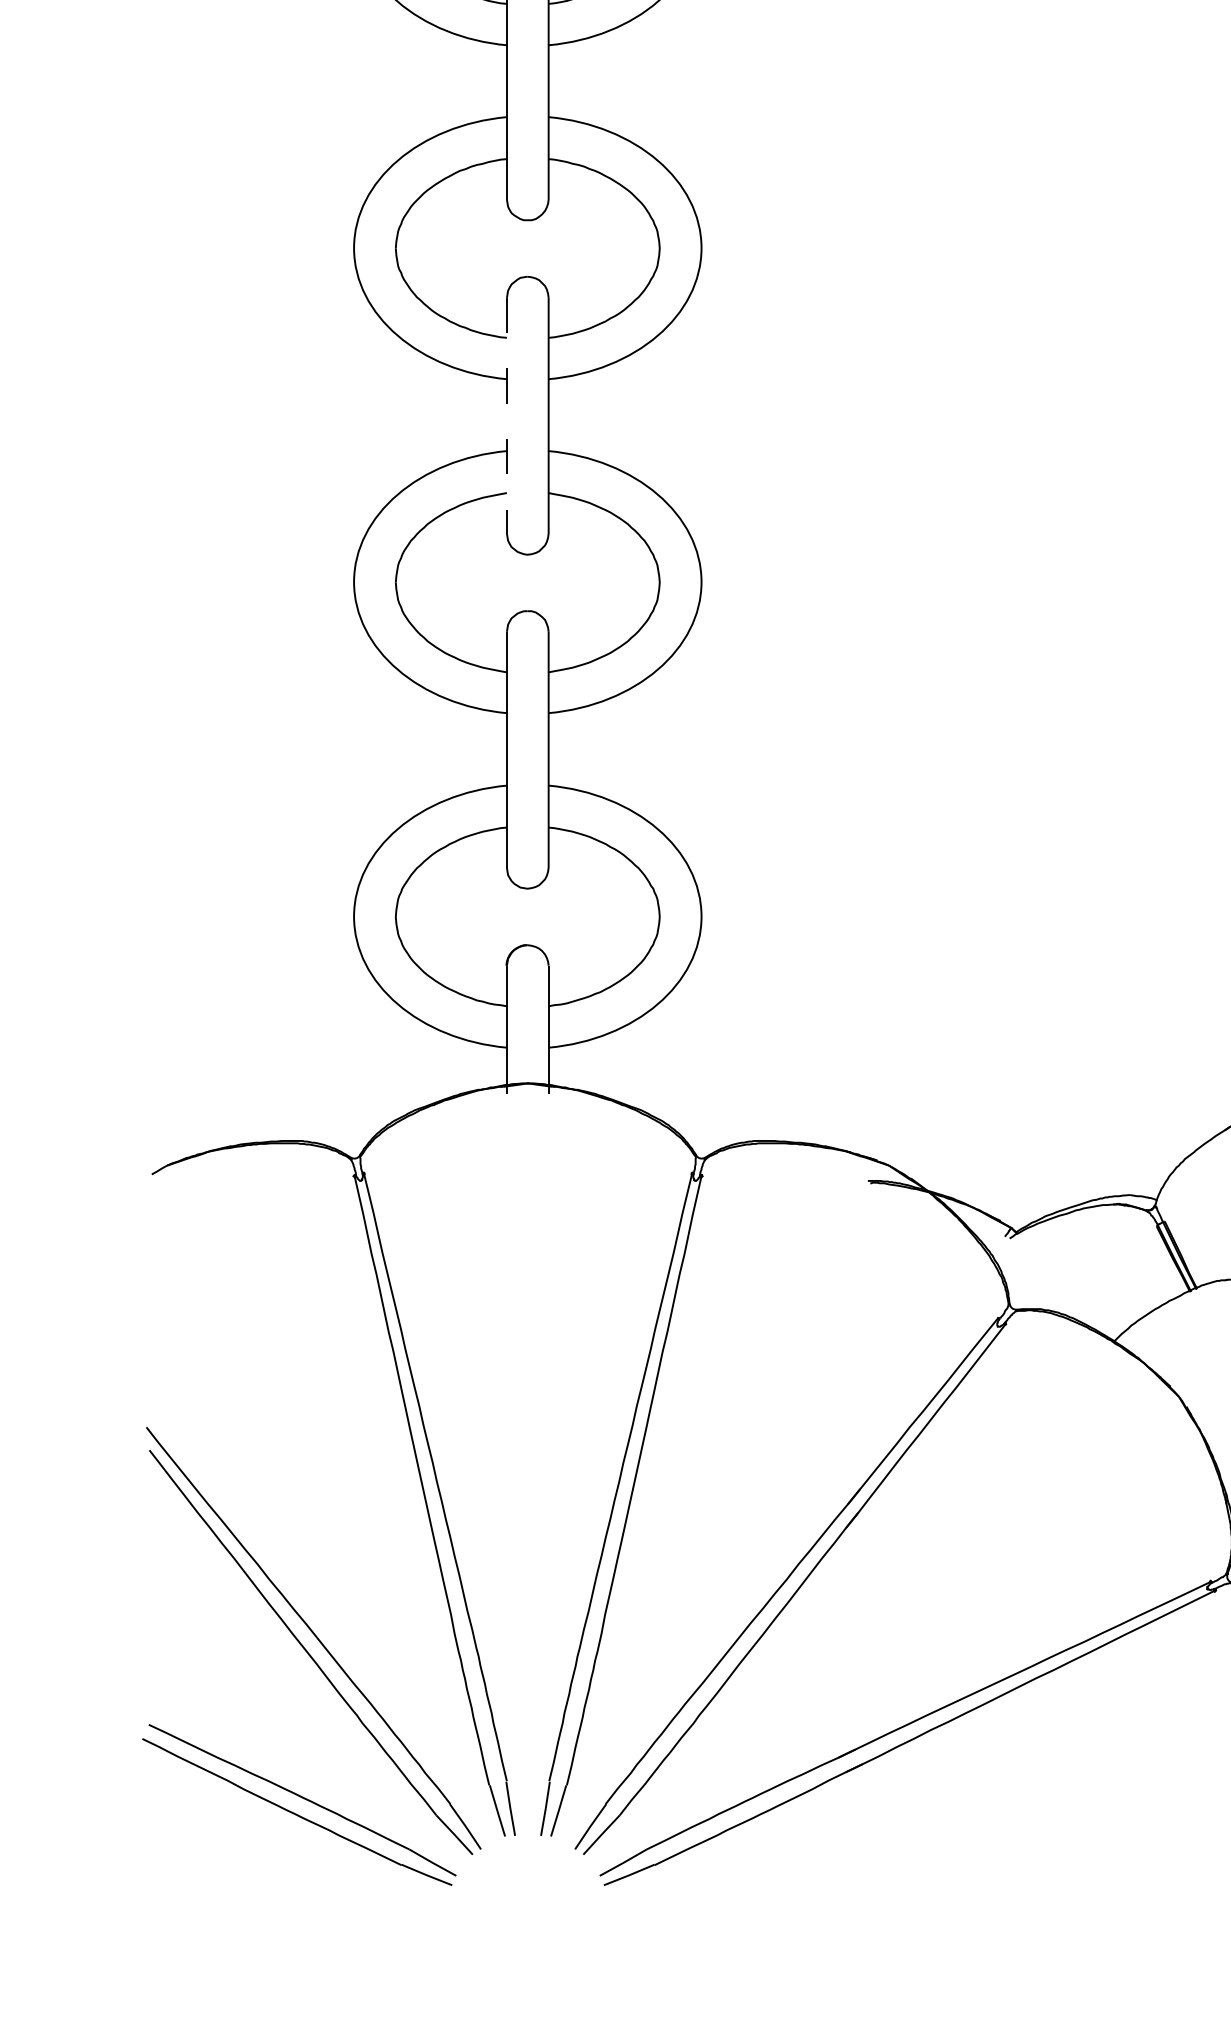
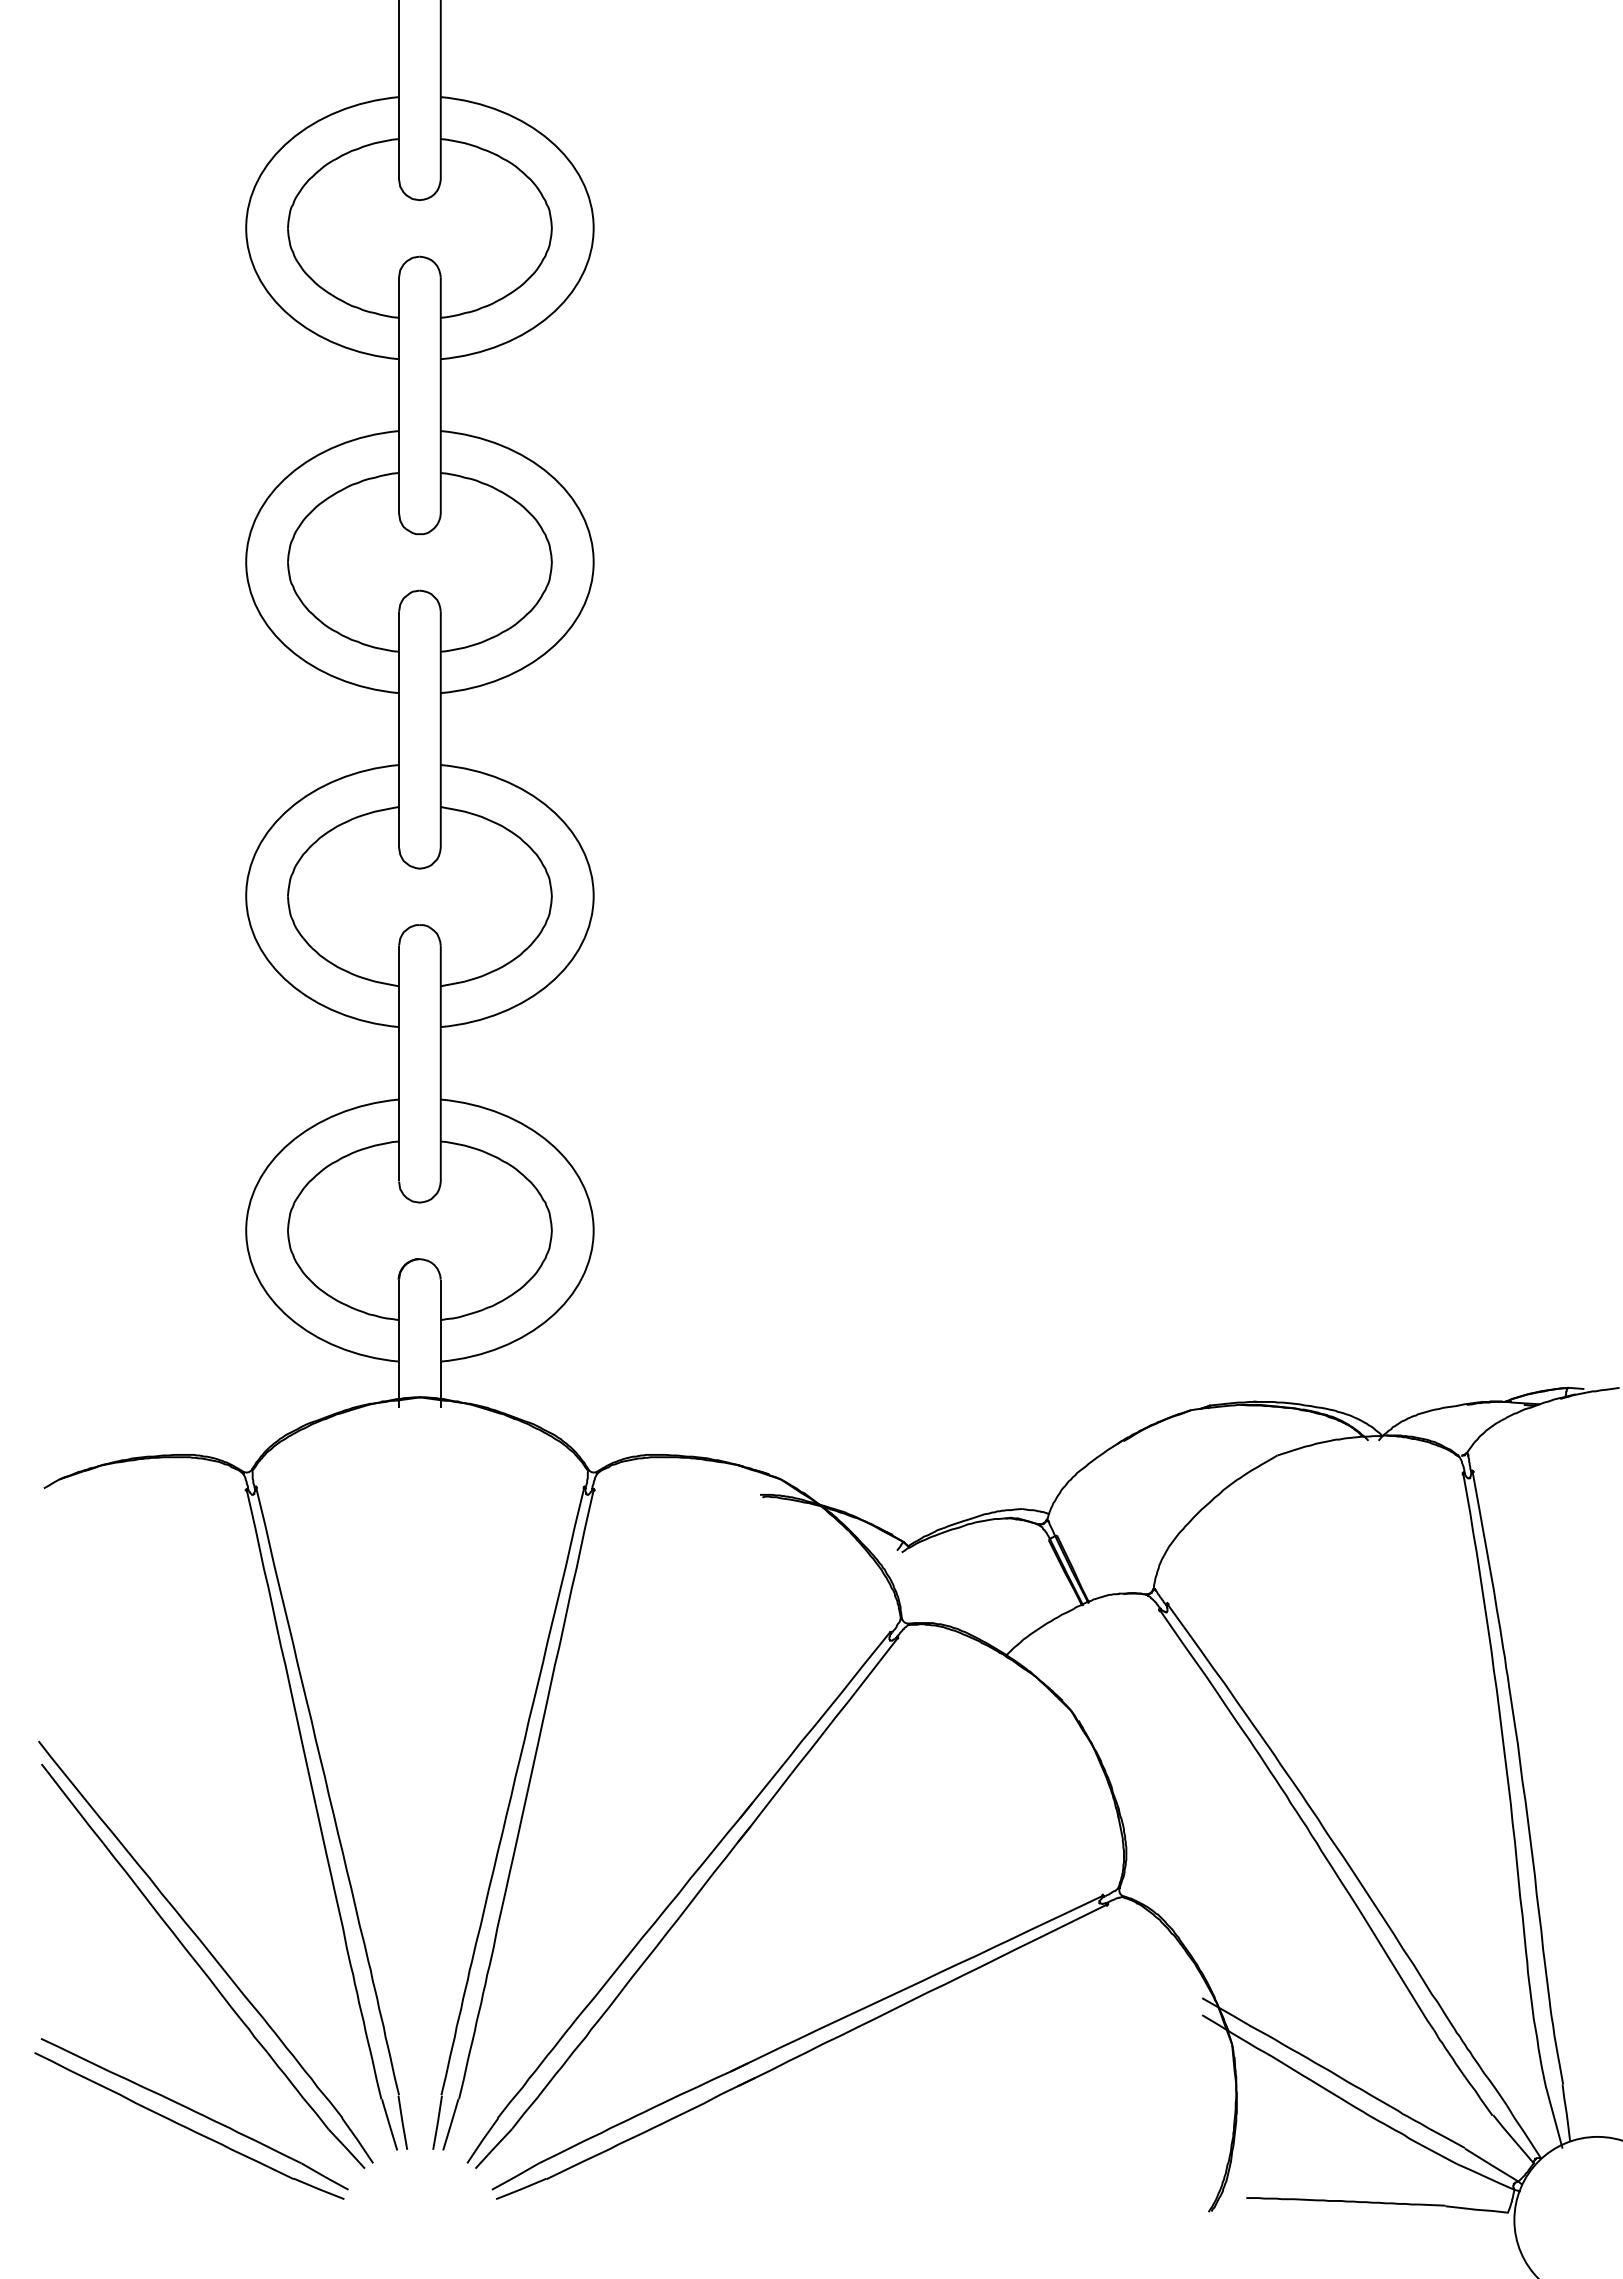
line: (507, 415) -> (399, 729), dashed -> solid

